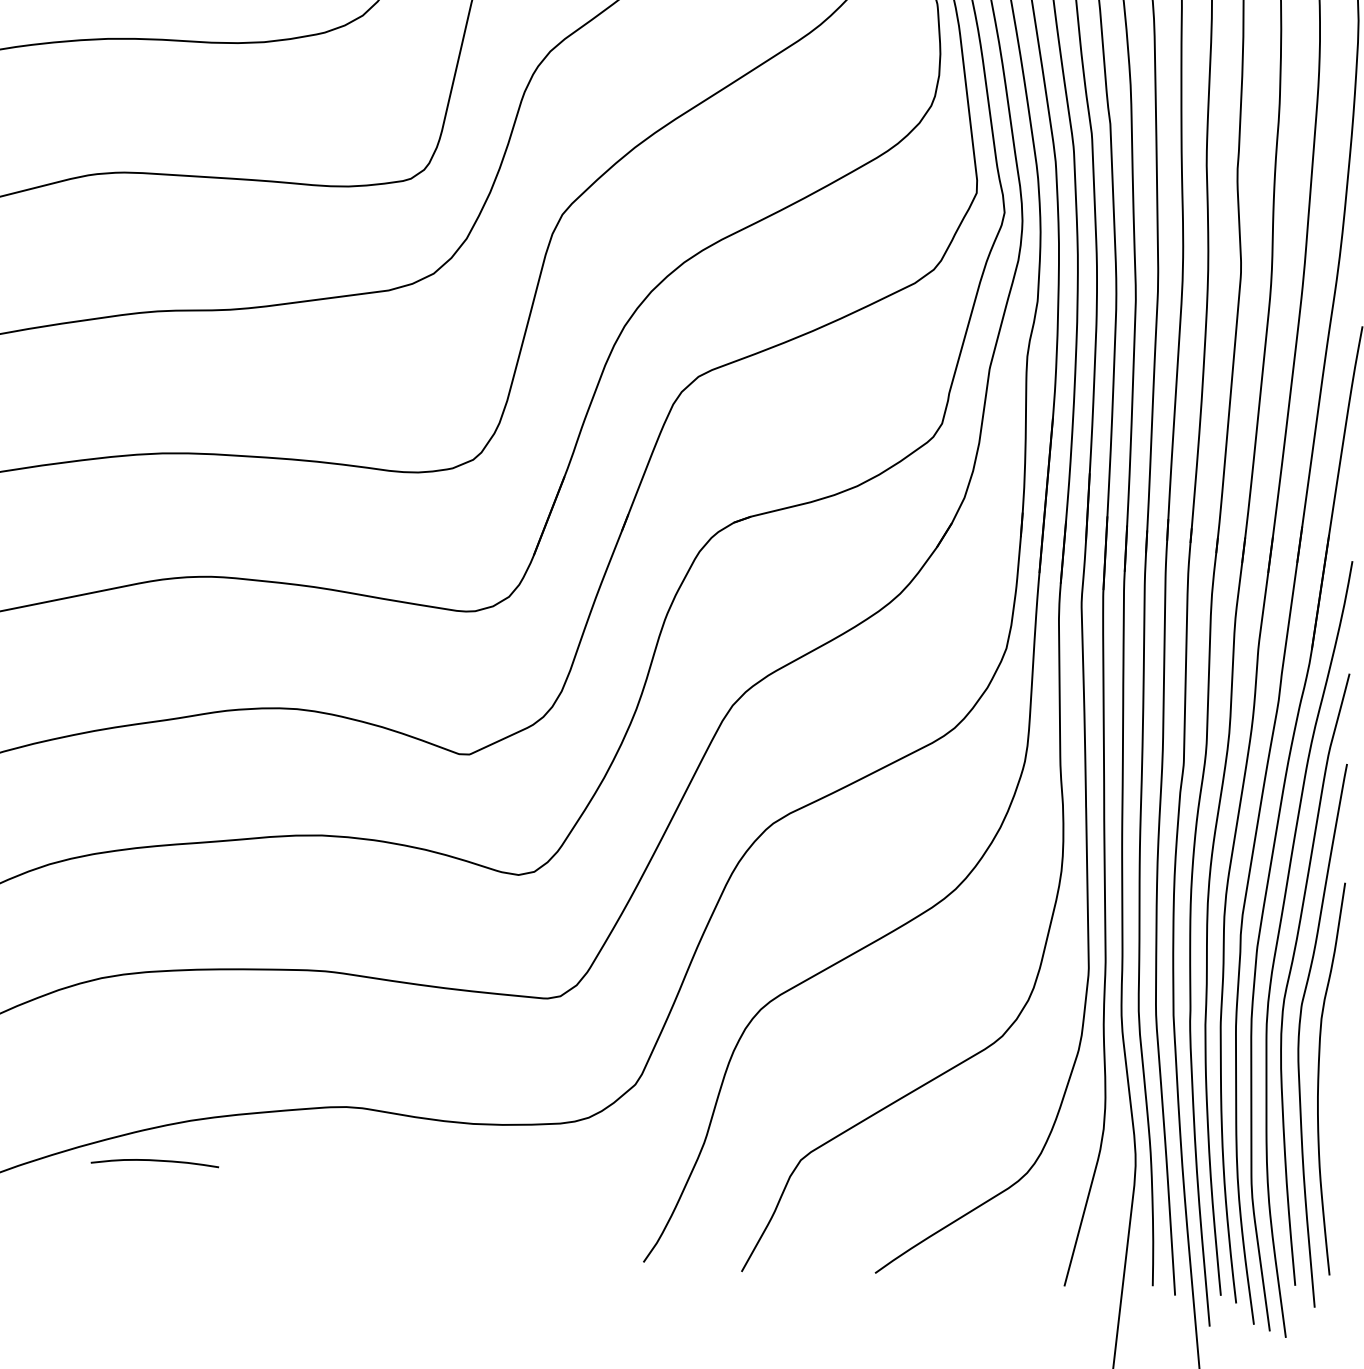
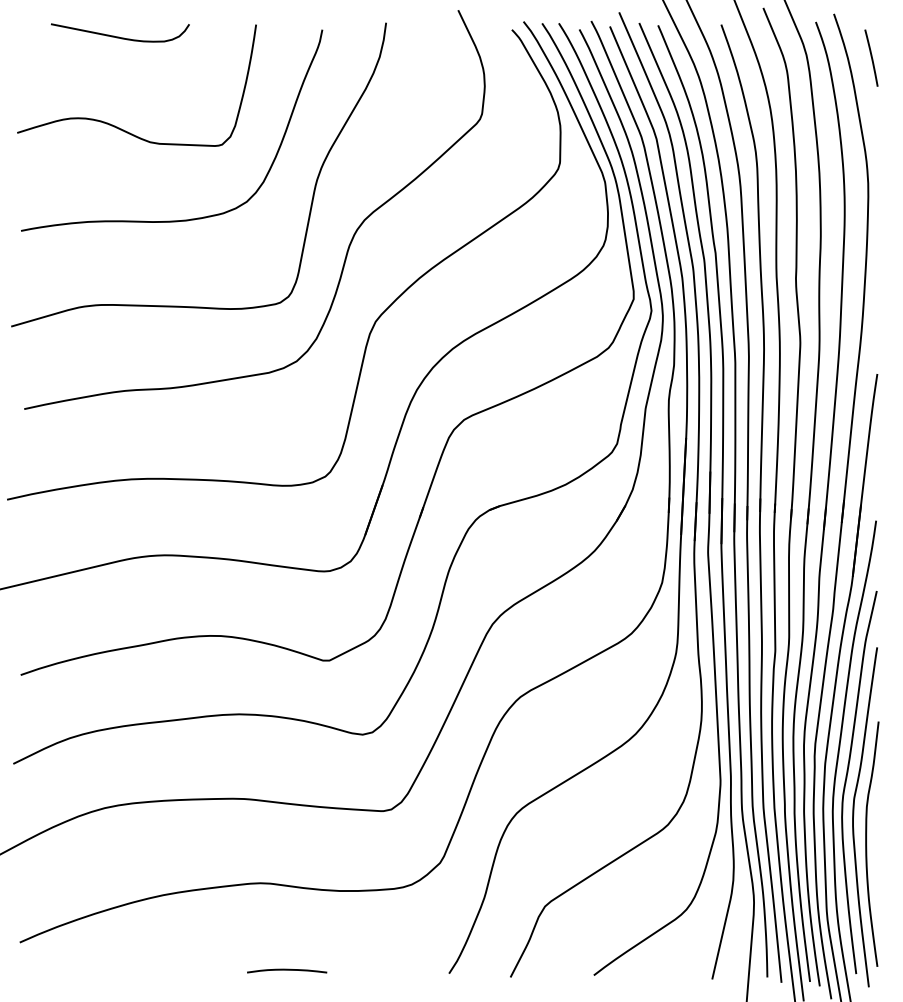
curve: (155, 1161) -> (287, 970), moved

